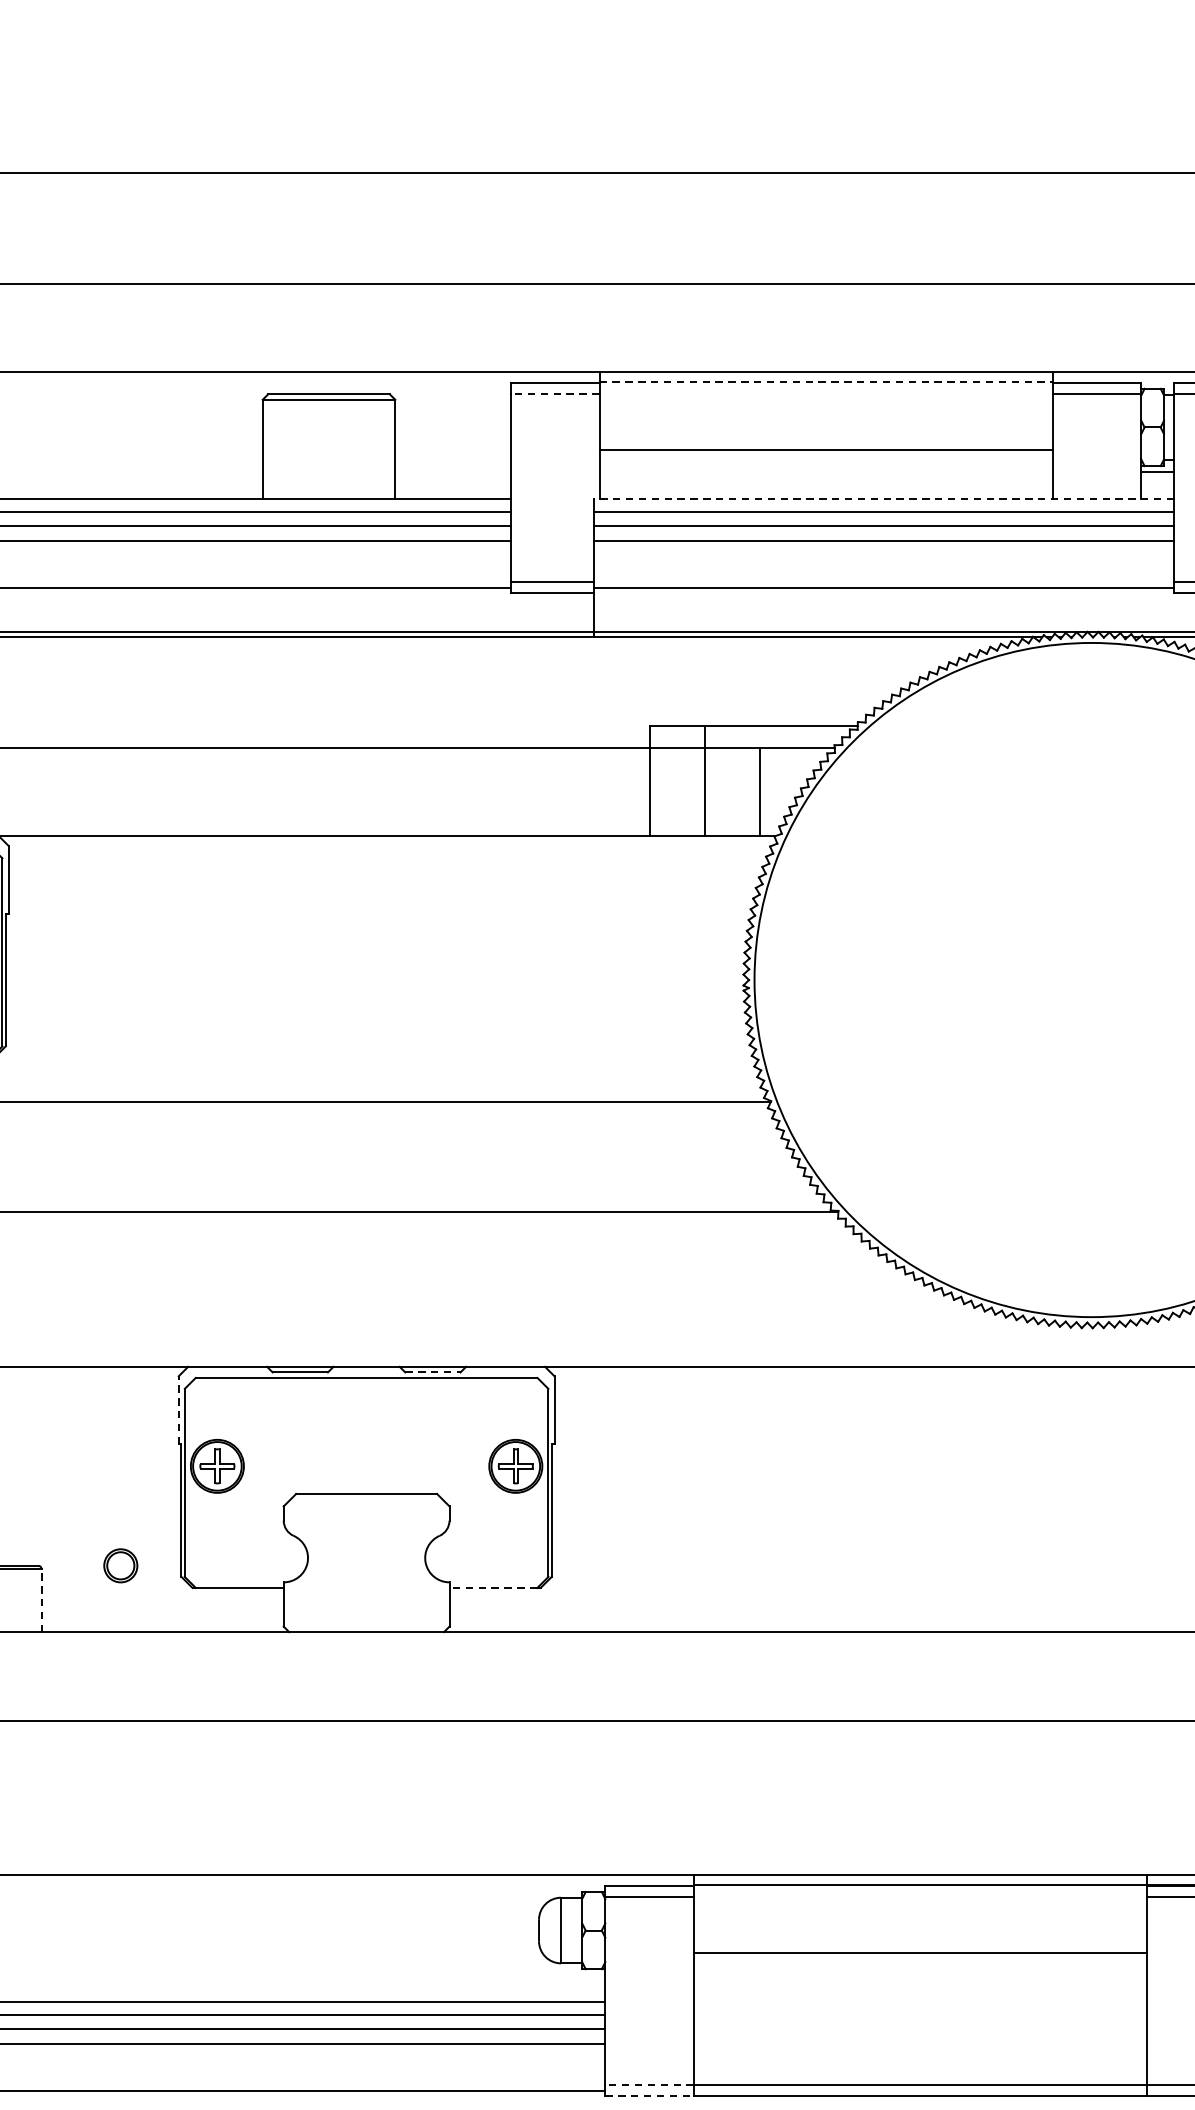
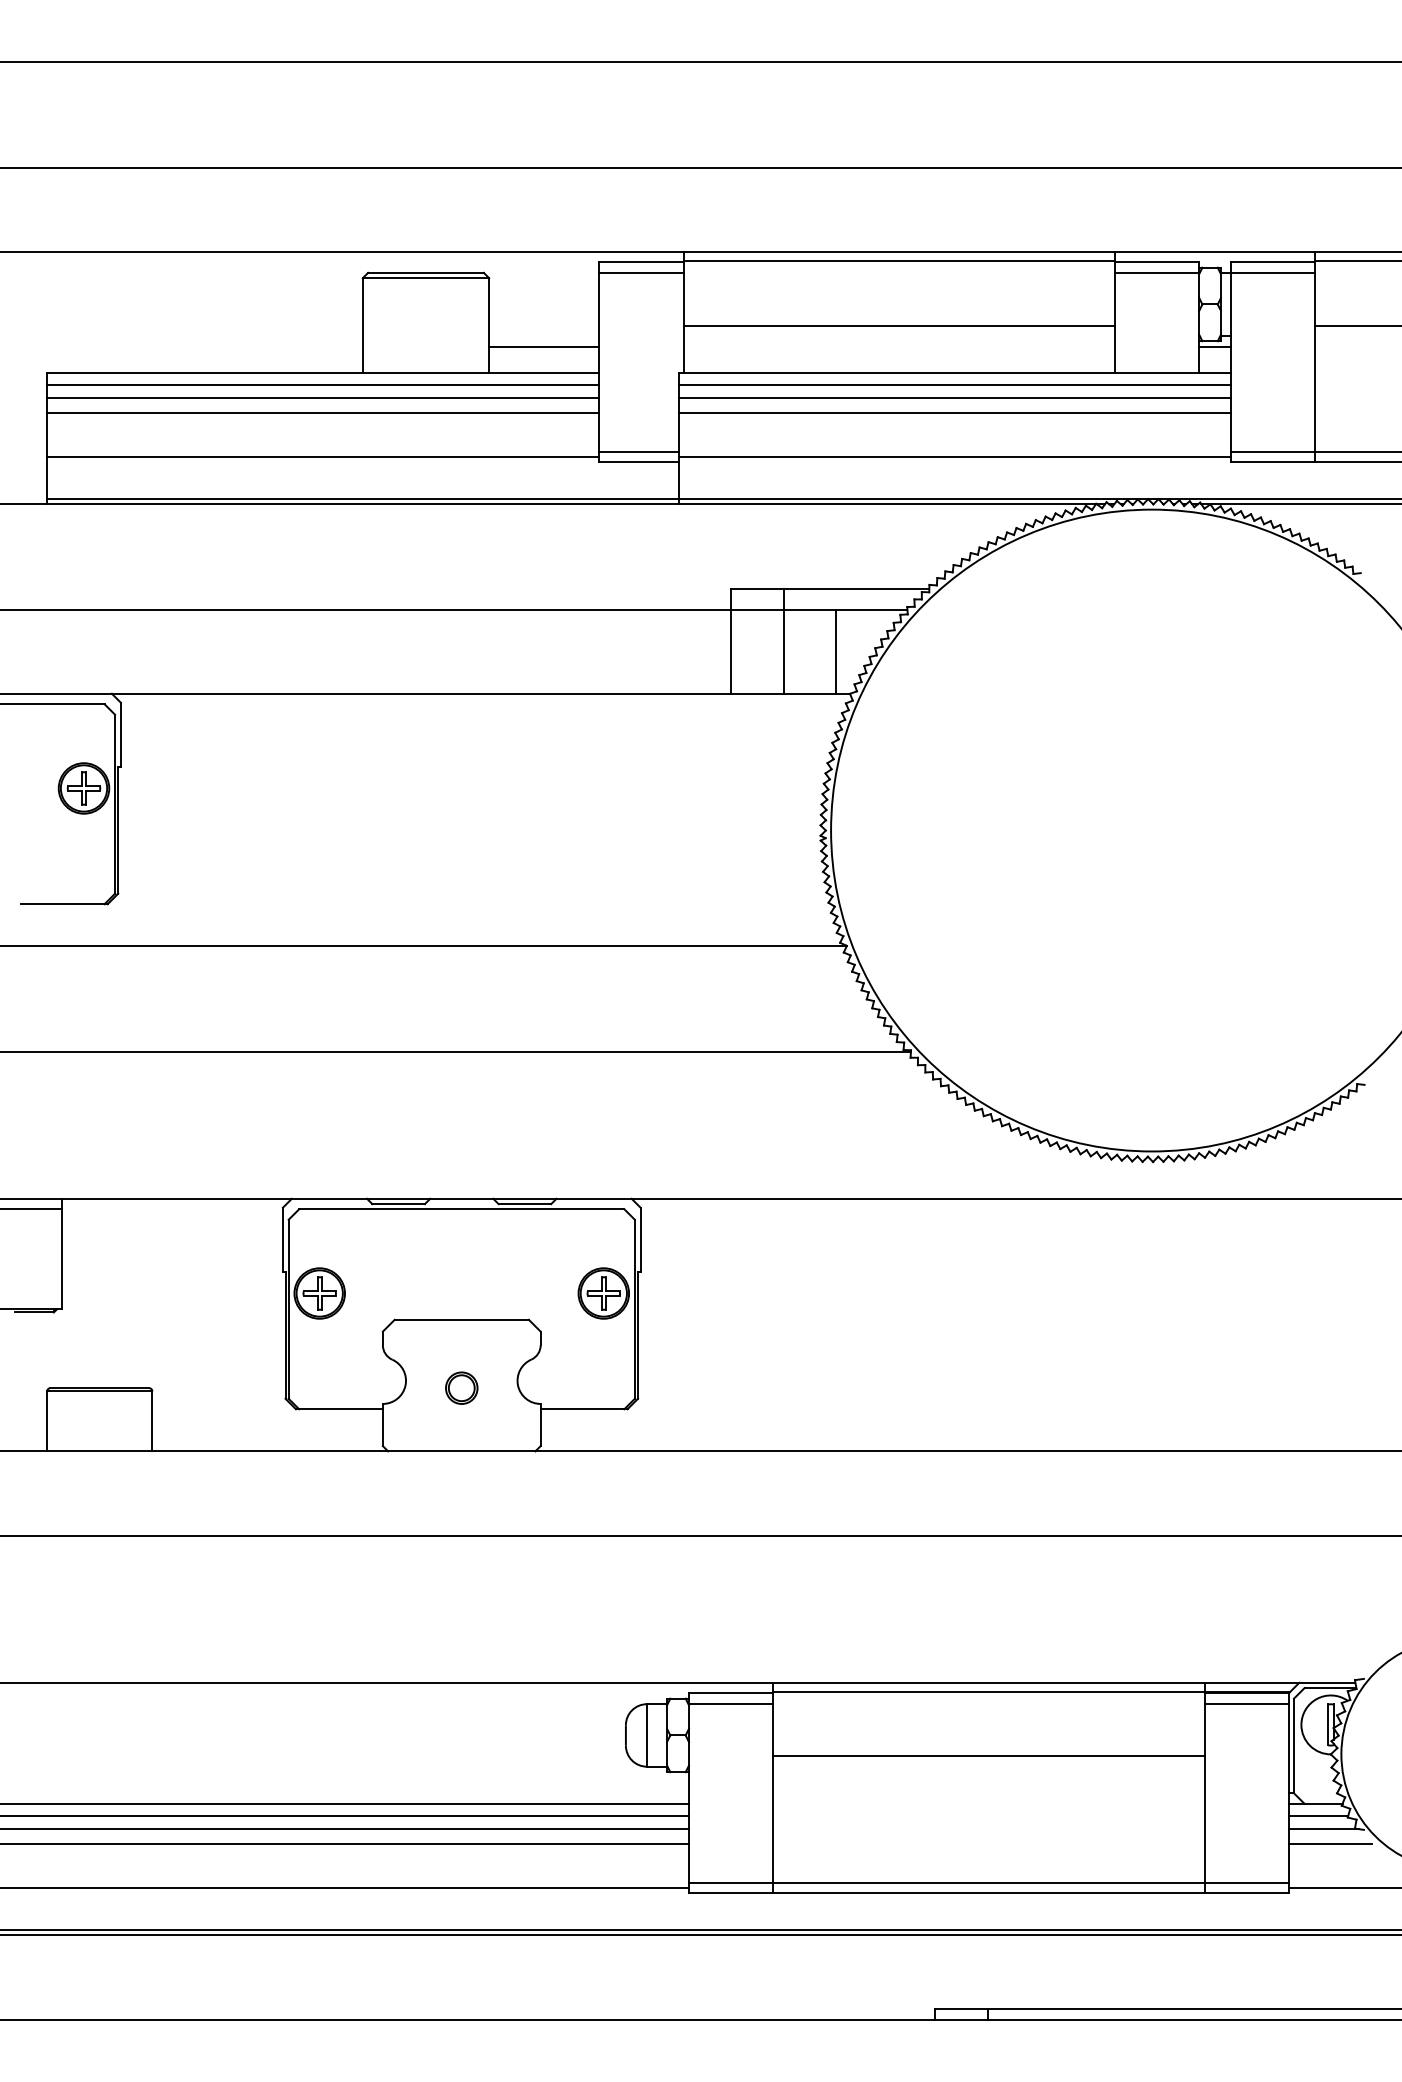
line: (826, 381) -> (899, 260), dashed -> solid
line: (554, 393) -> (640, 272), dashed -> solid
line: (453, 471) -> (544, 346), added
line: (884, 498) -> (954, 372), dashed -> solid
line: (433, 1372) -> (525, 1204), dashed -> solid
line: (178, 1409) -> (282, 1239), dashed -> solid
part: (120, 1565) -> (461, 1387), moved
line: (493, 1588) -> (582, 1409), dashed -> solid
line: (41, 1600) -> (152, 1421), dashed -> solid
line: (648, 2085) -> (730, 1882), dashed -> solid
line: (649, 2096) -> (731, 1893), dashed -> solid

